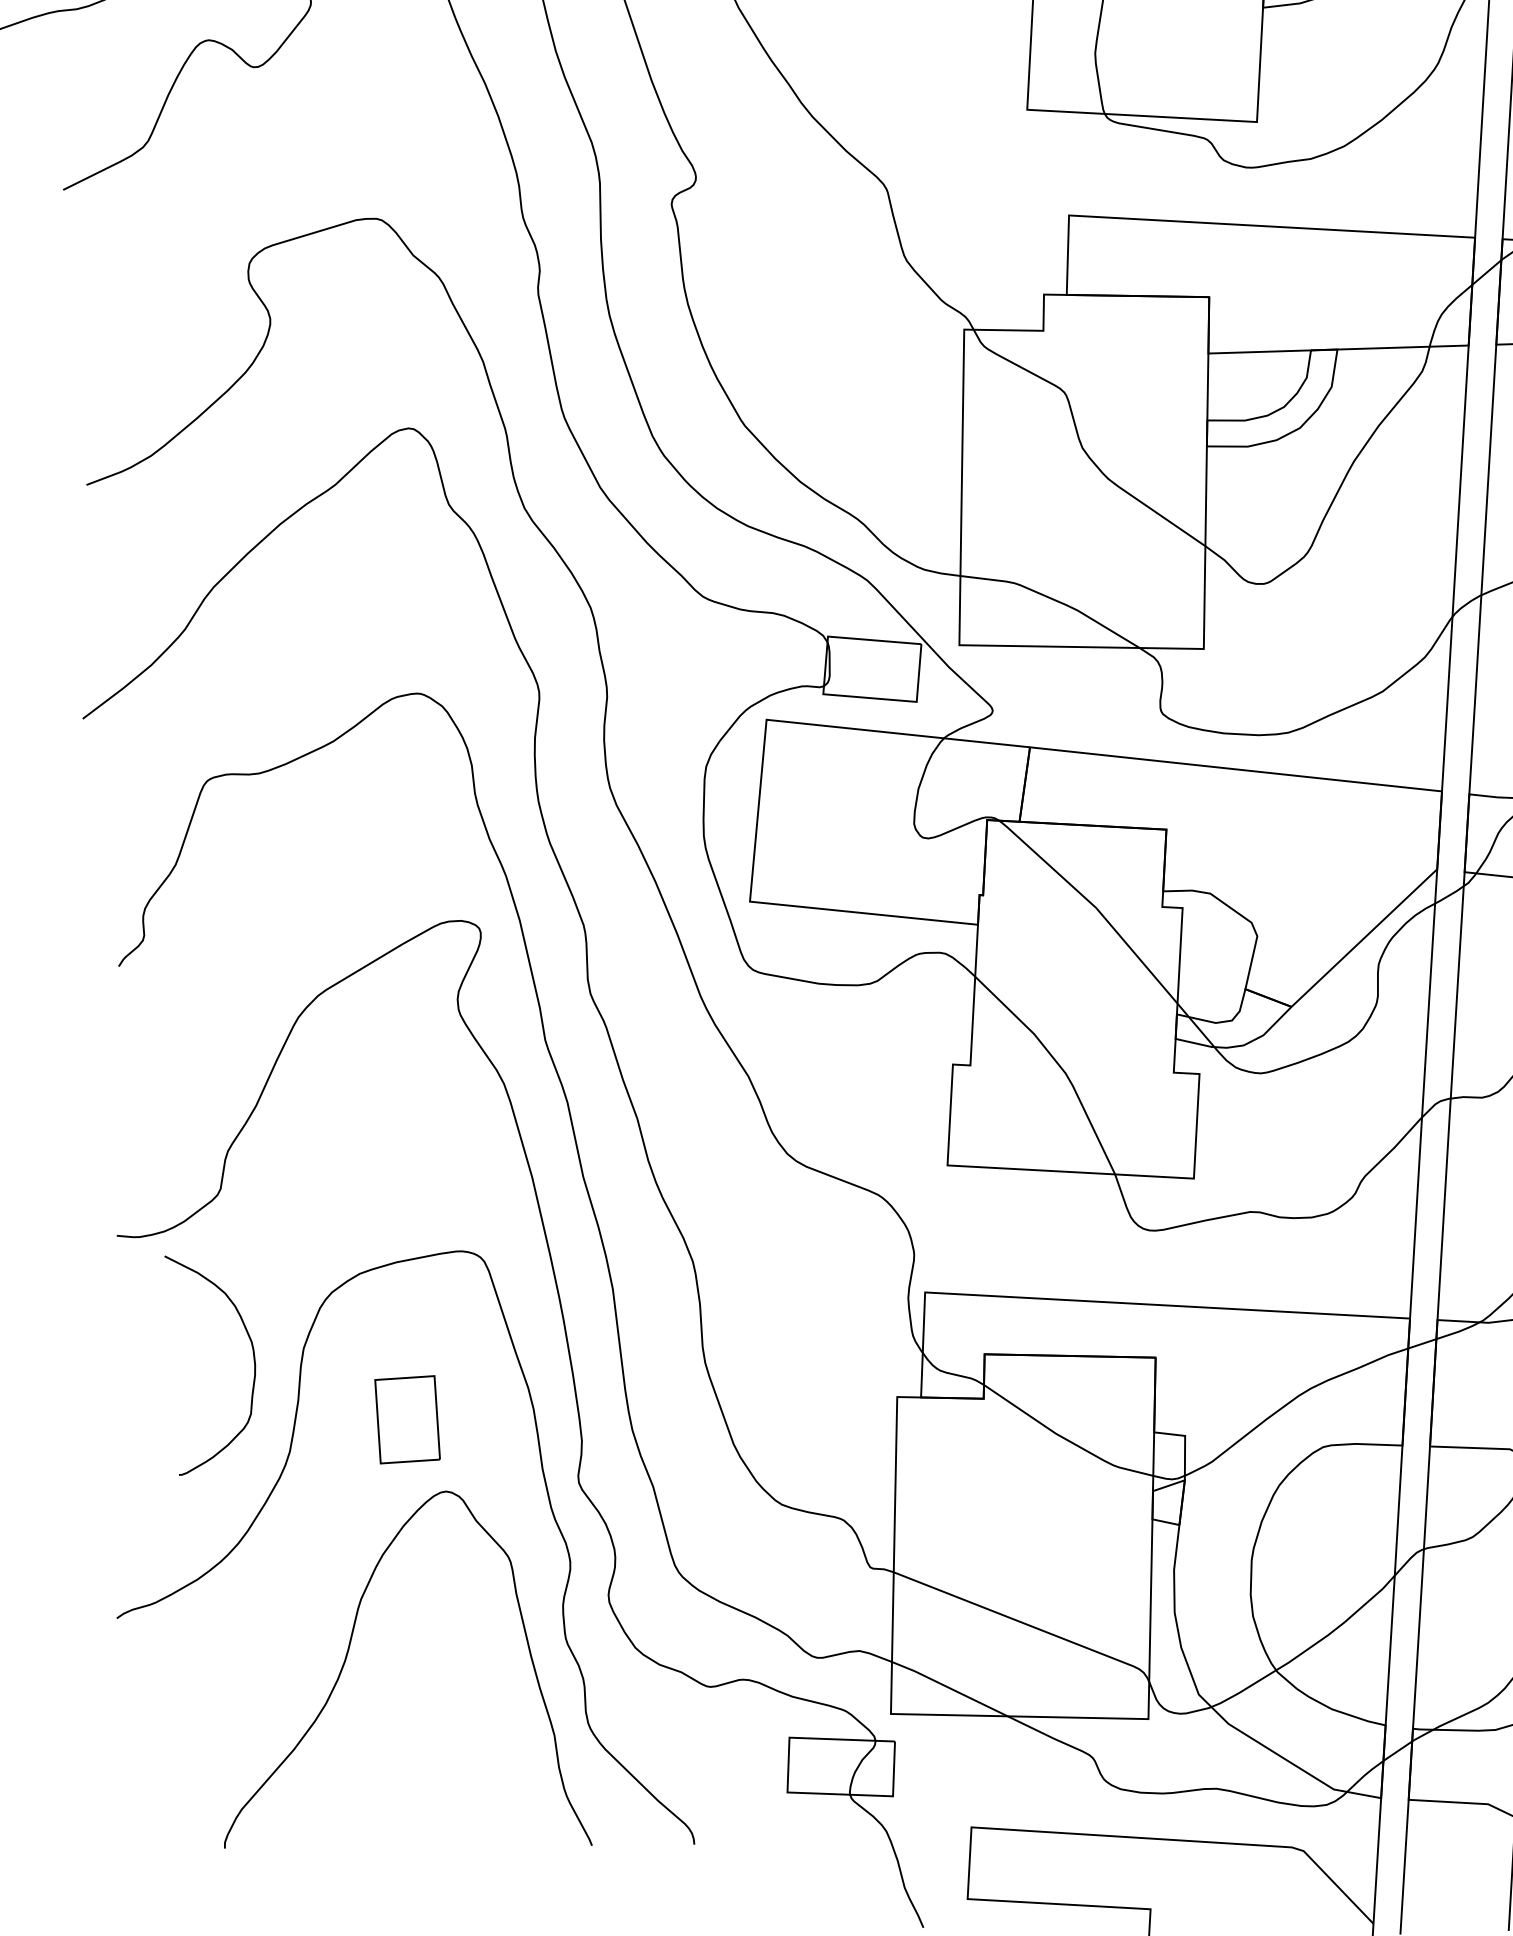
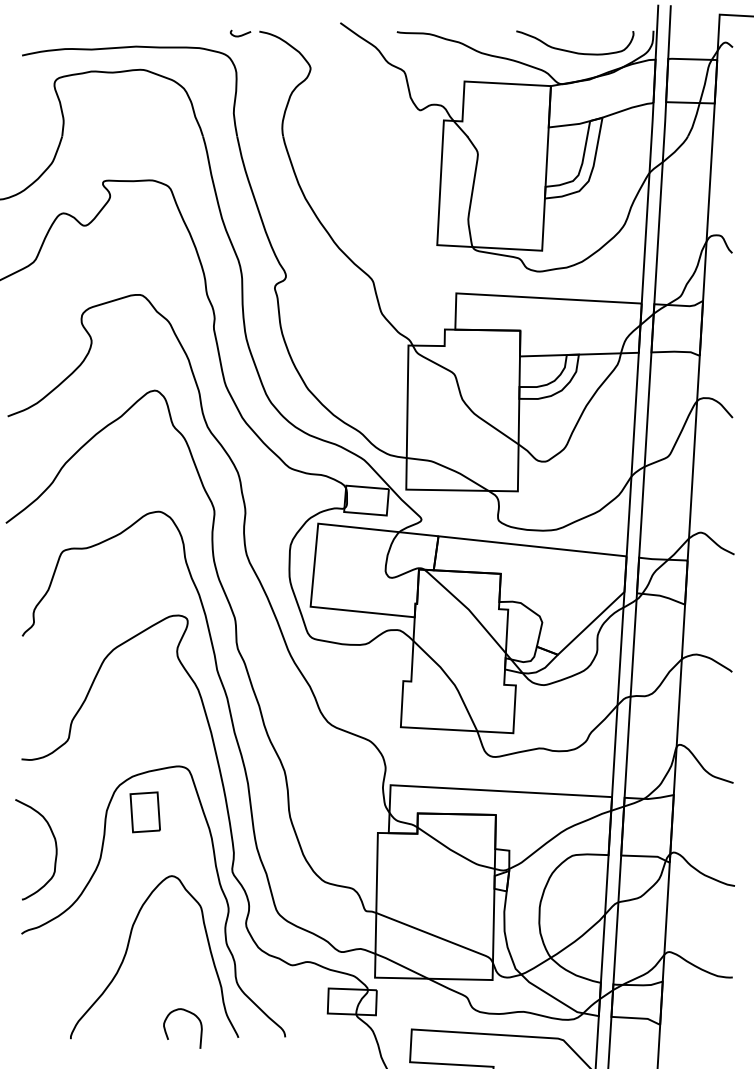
curve: (252, 1365) -> (55, 849), moved
part: (405, 1420) -> (144, 812), moved
curve: (434, 1829) -> (166, 1030), added

